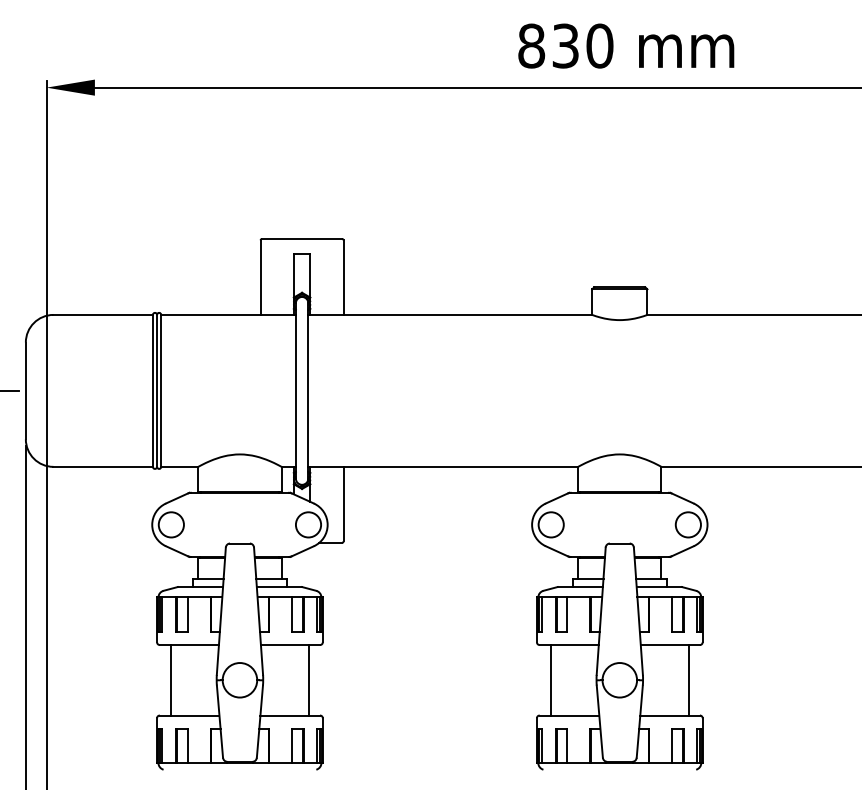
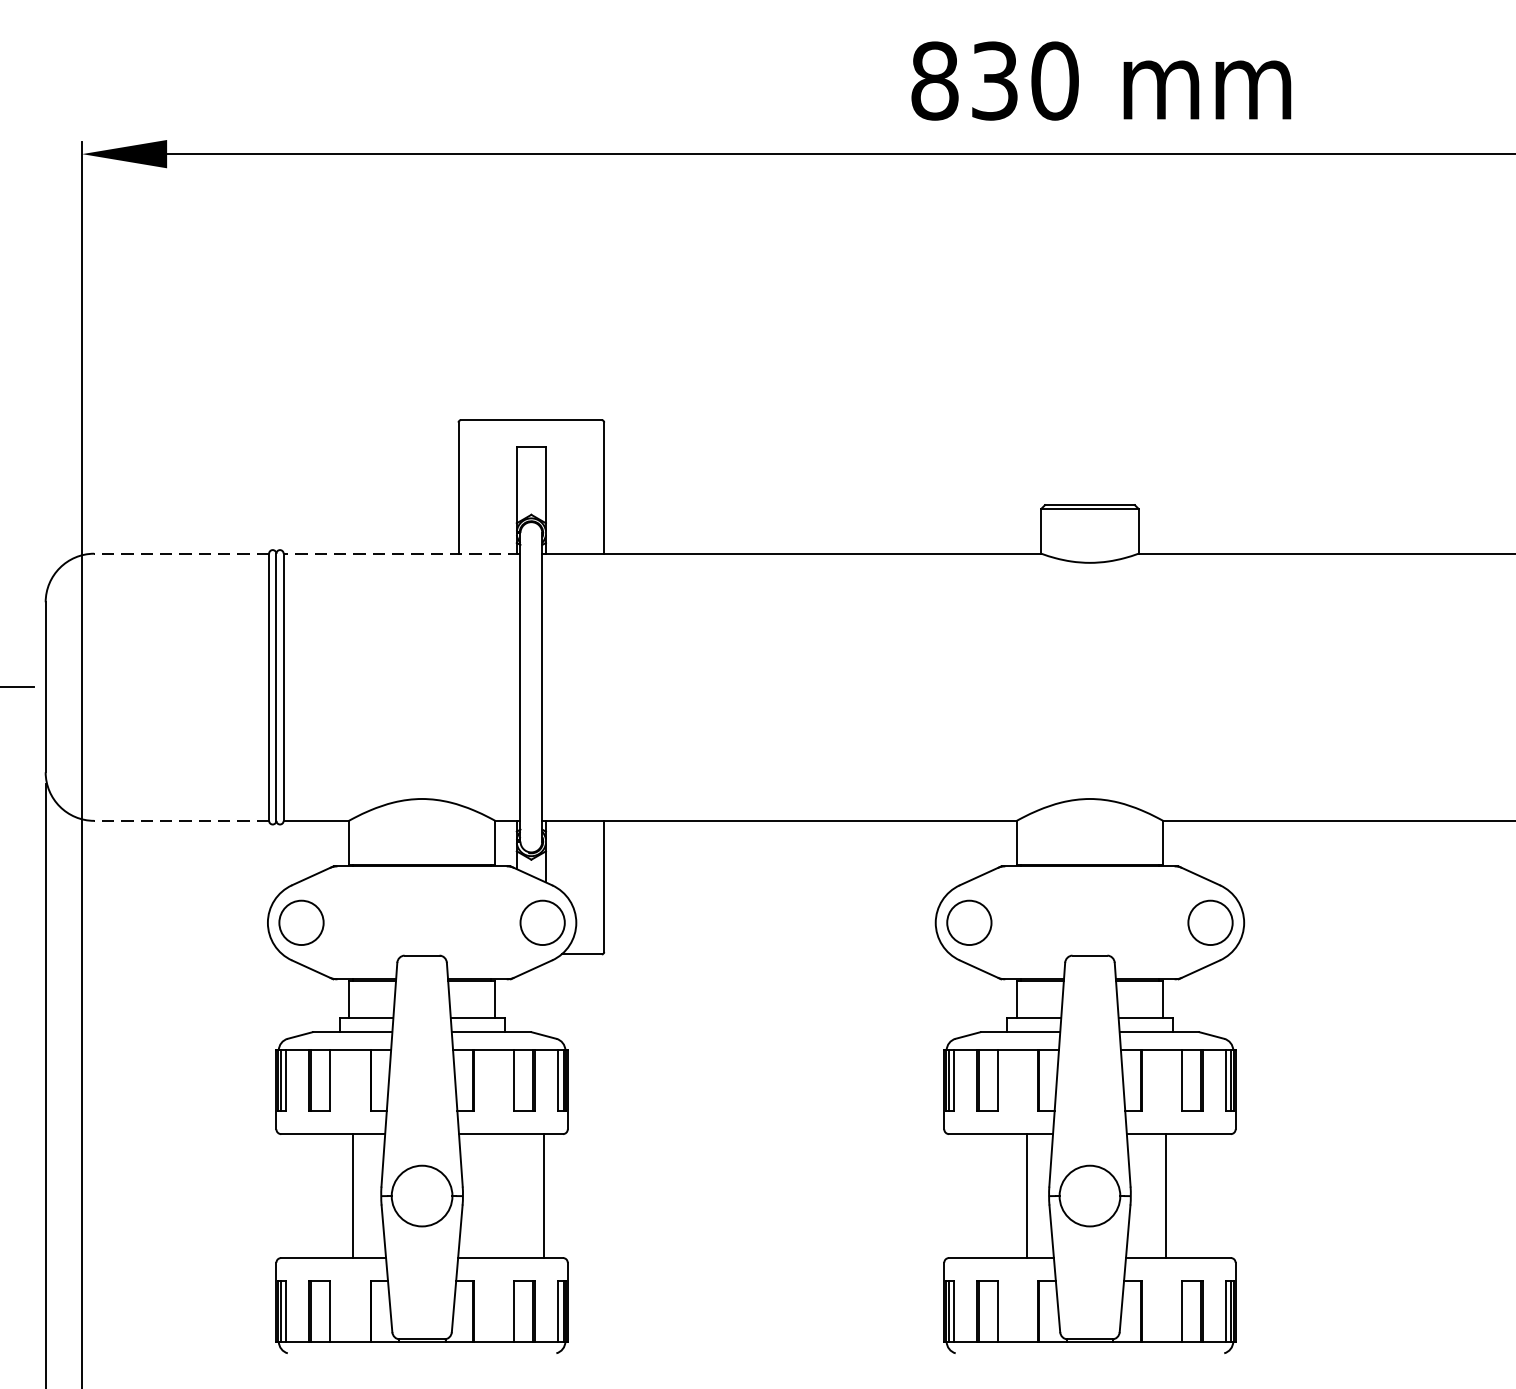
line: (103, 314) -> (182, 552), solid -> dashed
line: (228, 314) -> (401, 552), solid -> dashed
line: (103, 466) -> (182, 820), solid -> dashed
line: (170, 680) -> (352, 1196), moved
line: (550, 680) -> (1026, 1196), moved
line: (688, 680) -> (1165, 1196), moved

